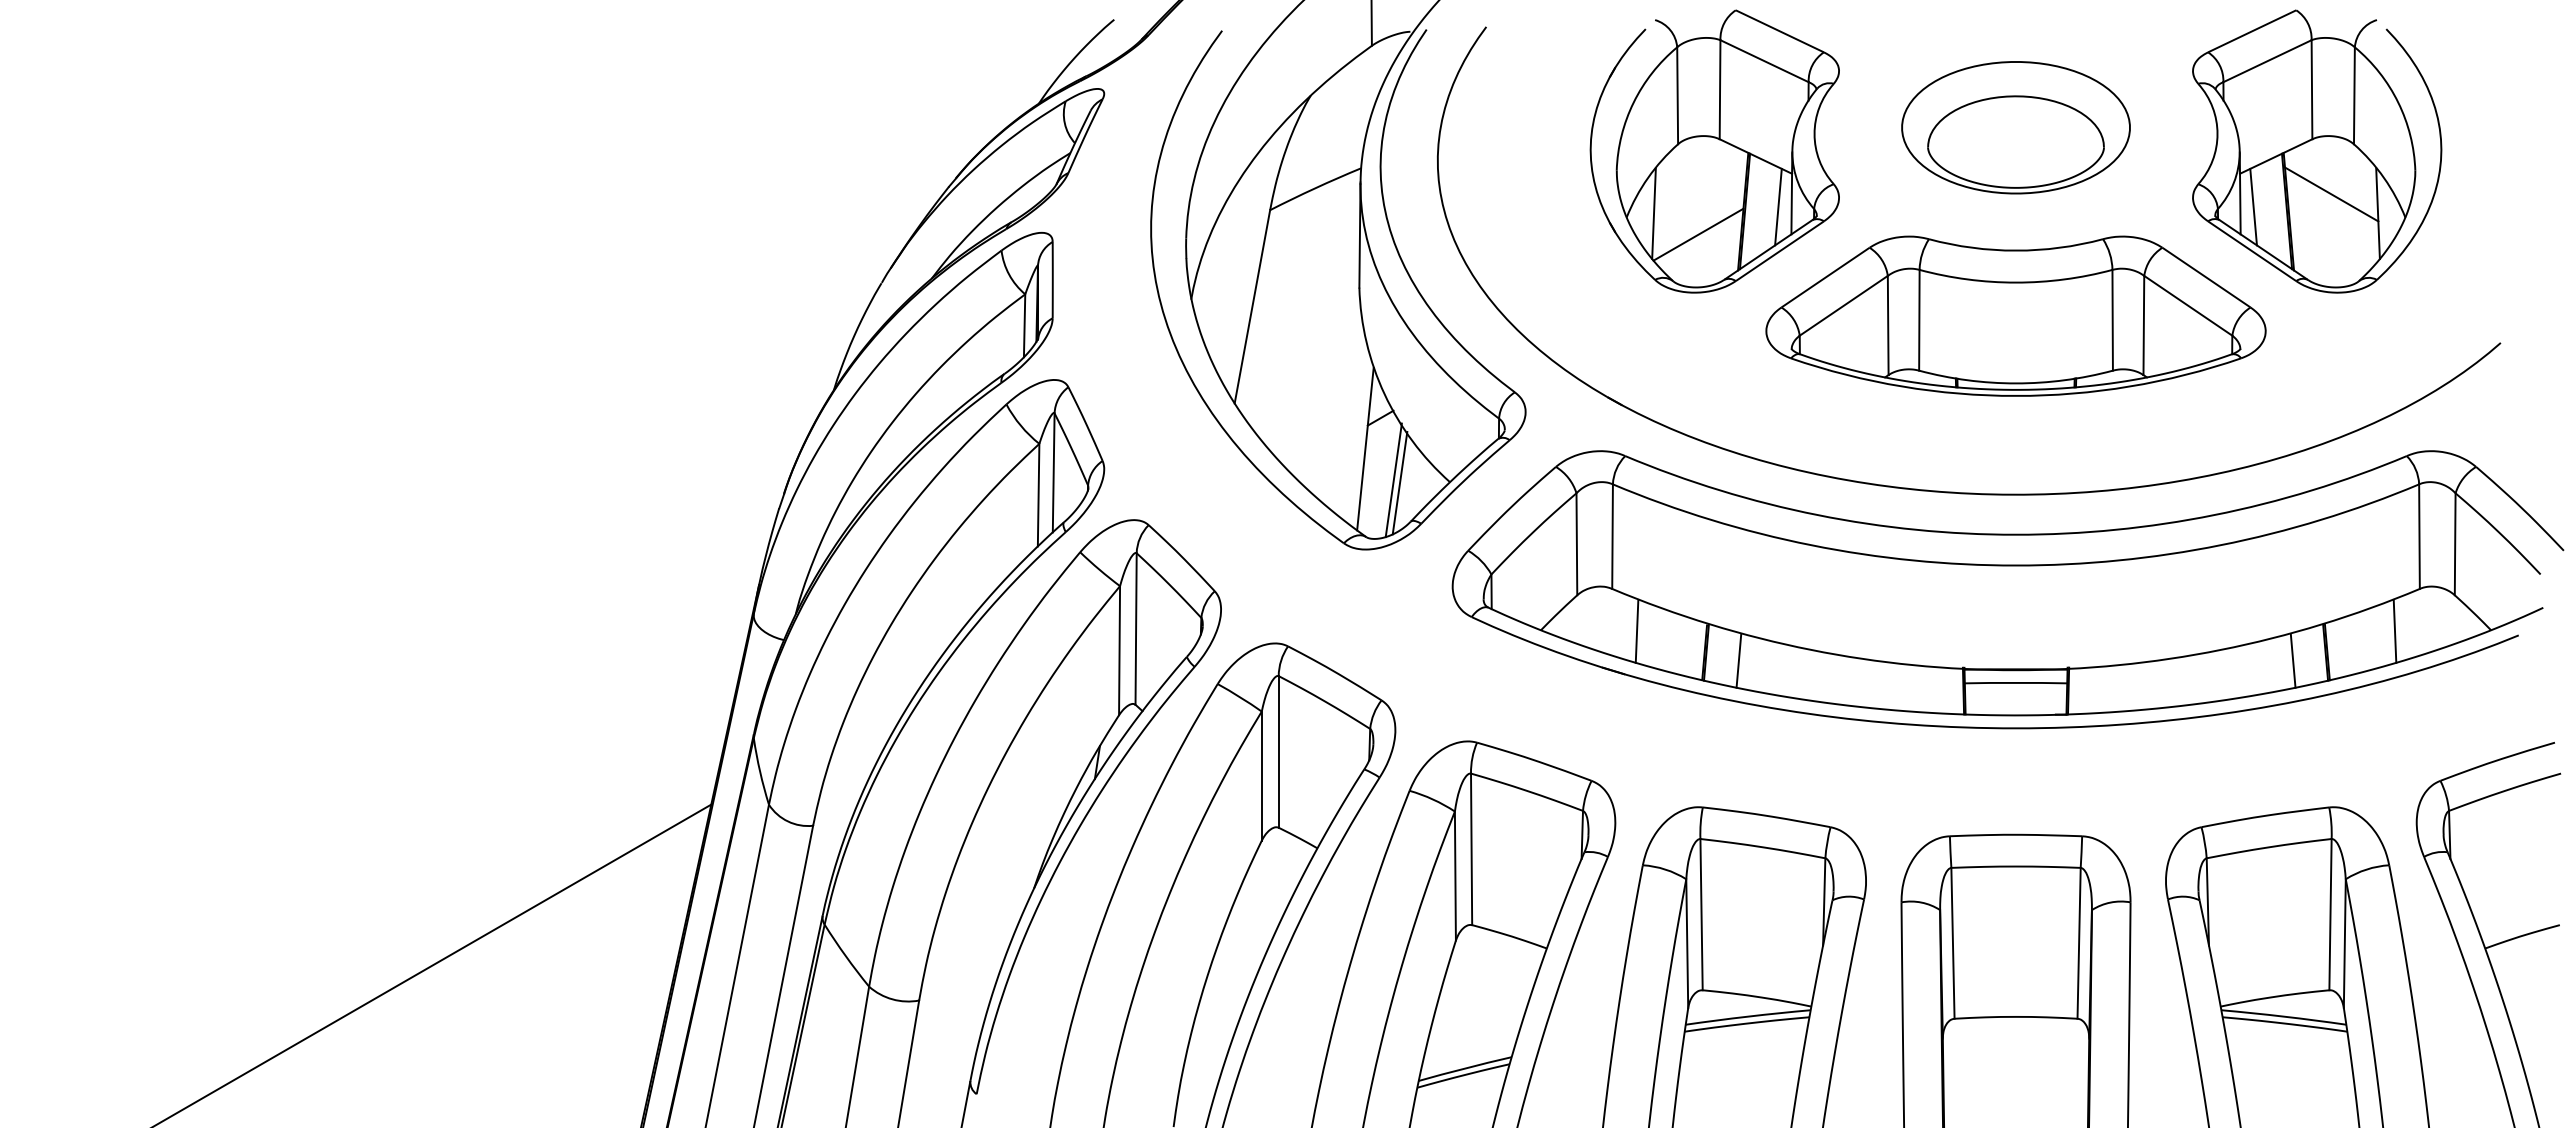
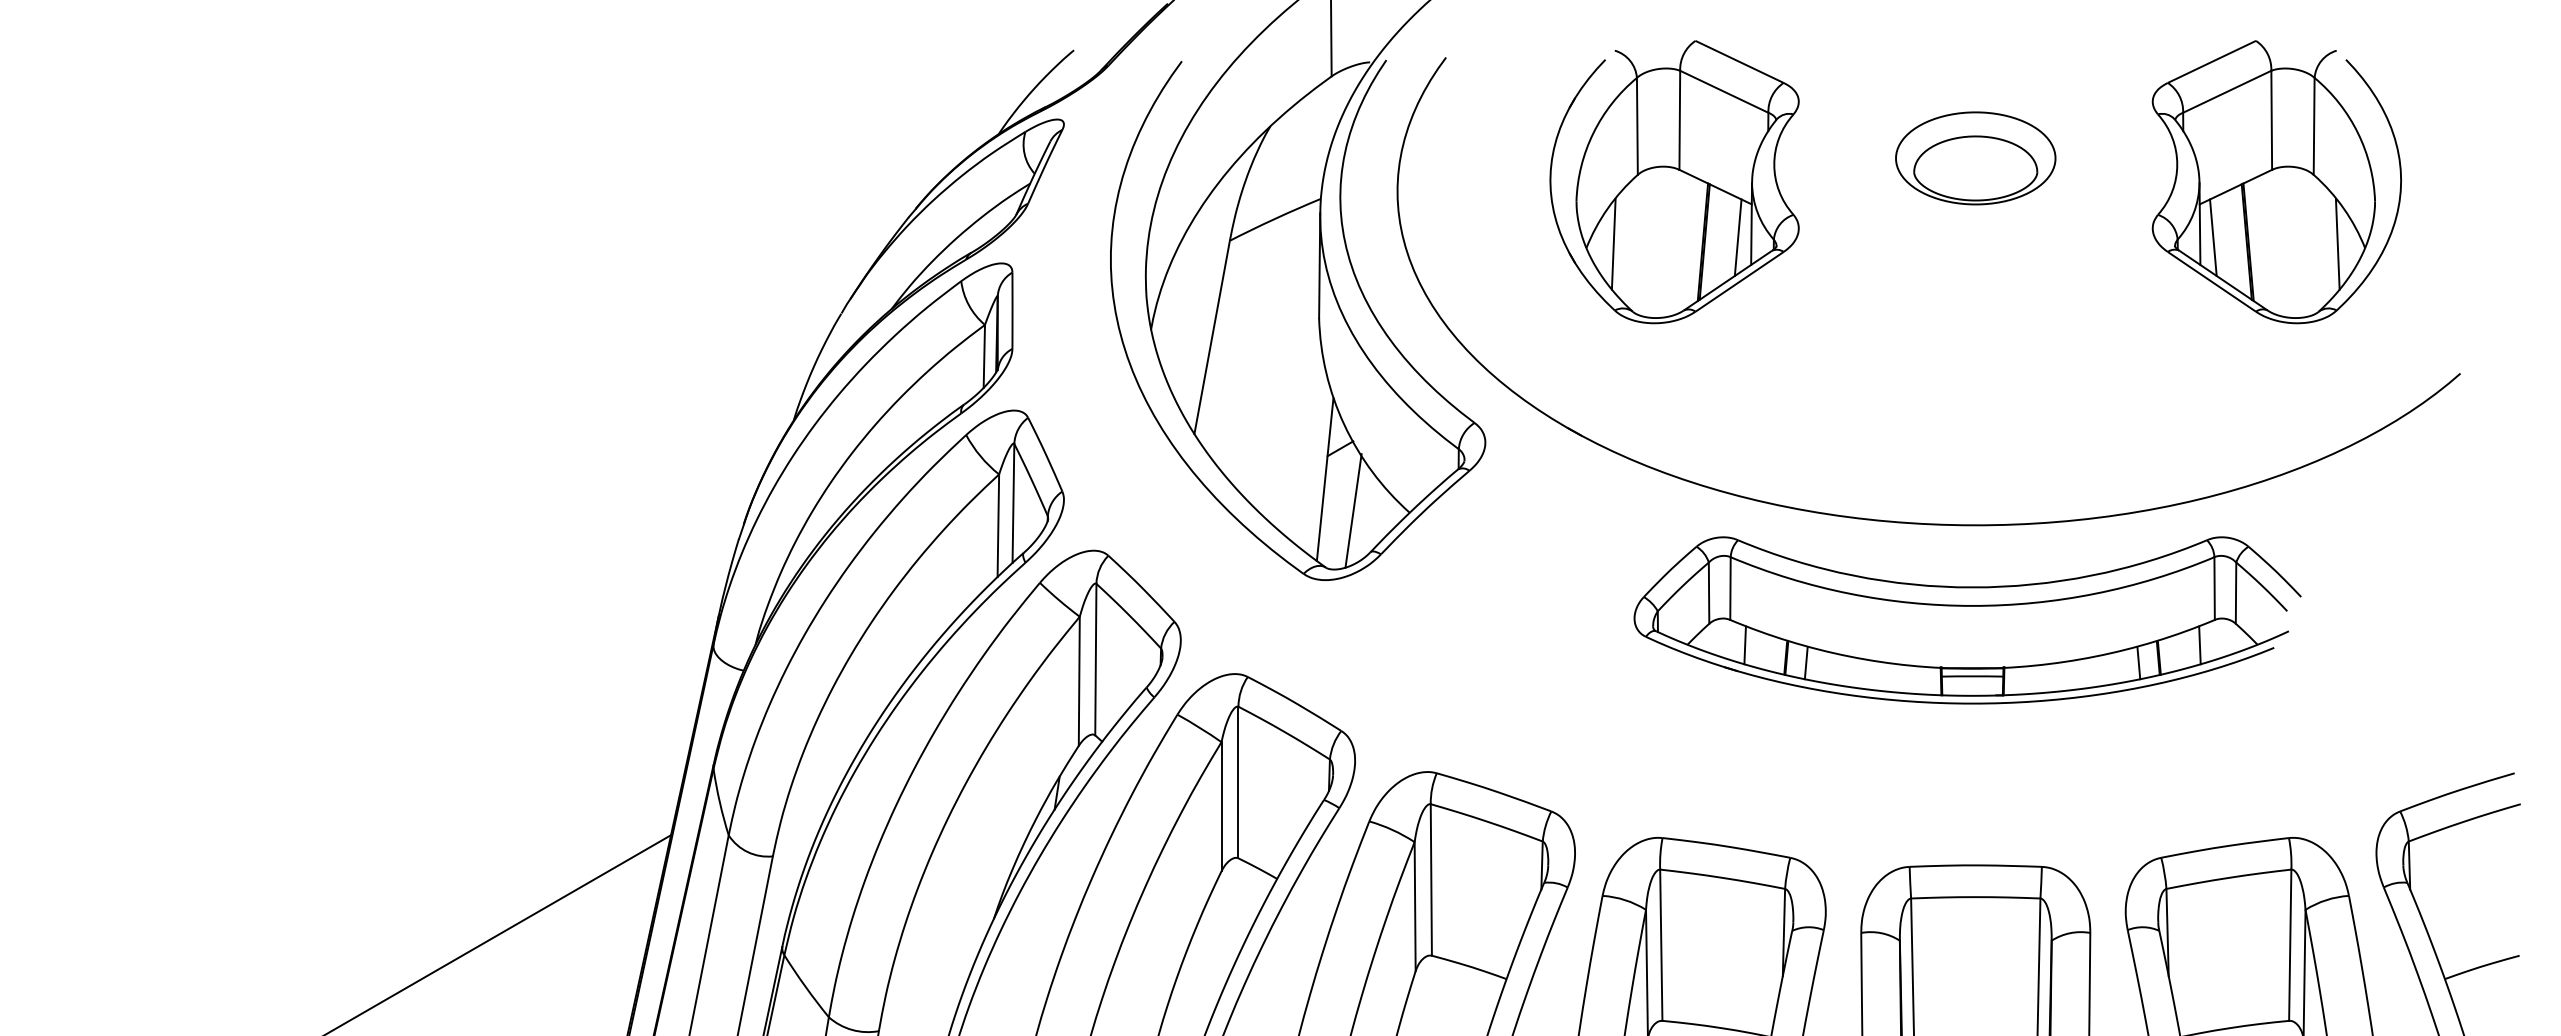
part: (2015, 127) -> (1975, 158), size x0.7
line: (2331, 194) -> (2291, 225), removed
line: (1698, 234) -> (1658, 265), removed
part: (2015, 315) -> (1975, 346), removed
line: (1399, 482) -> (1359, 513), removed
part: (2007, 589) -> (1967, 620), size x0.6

